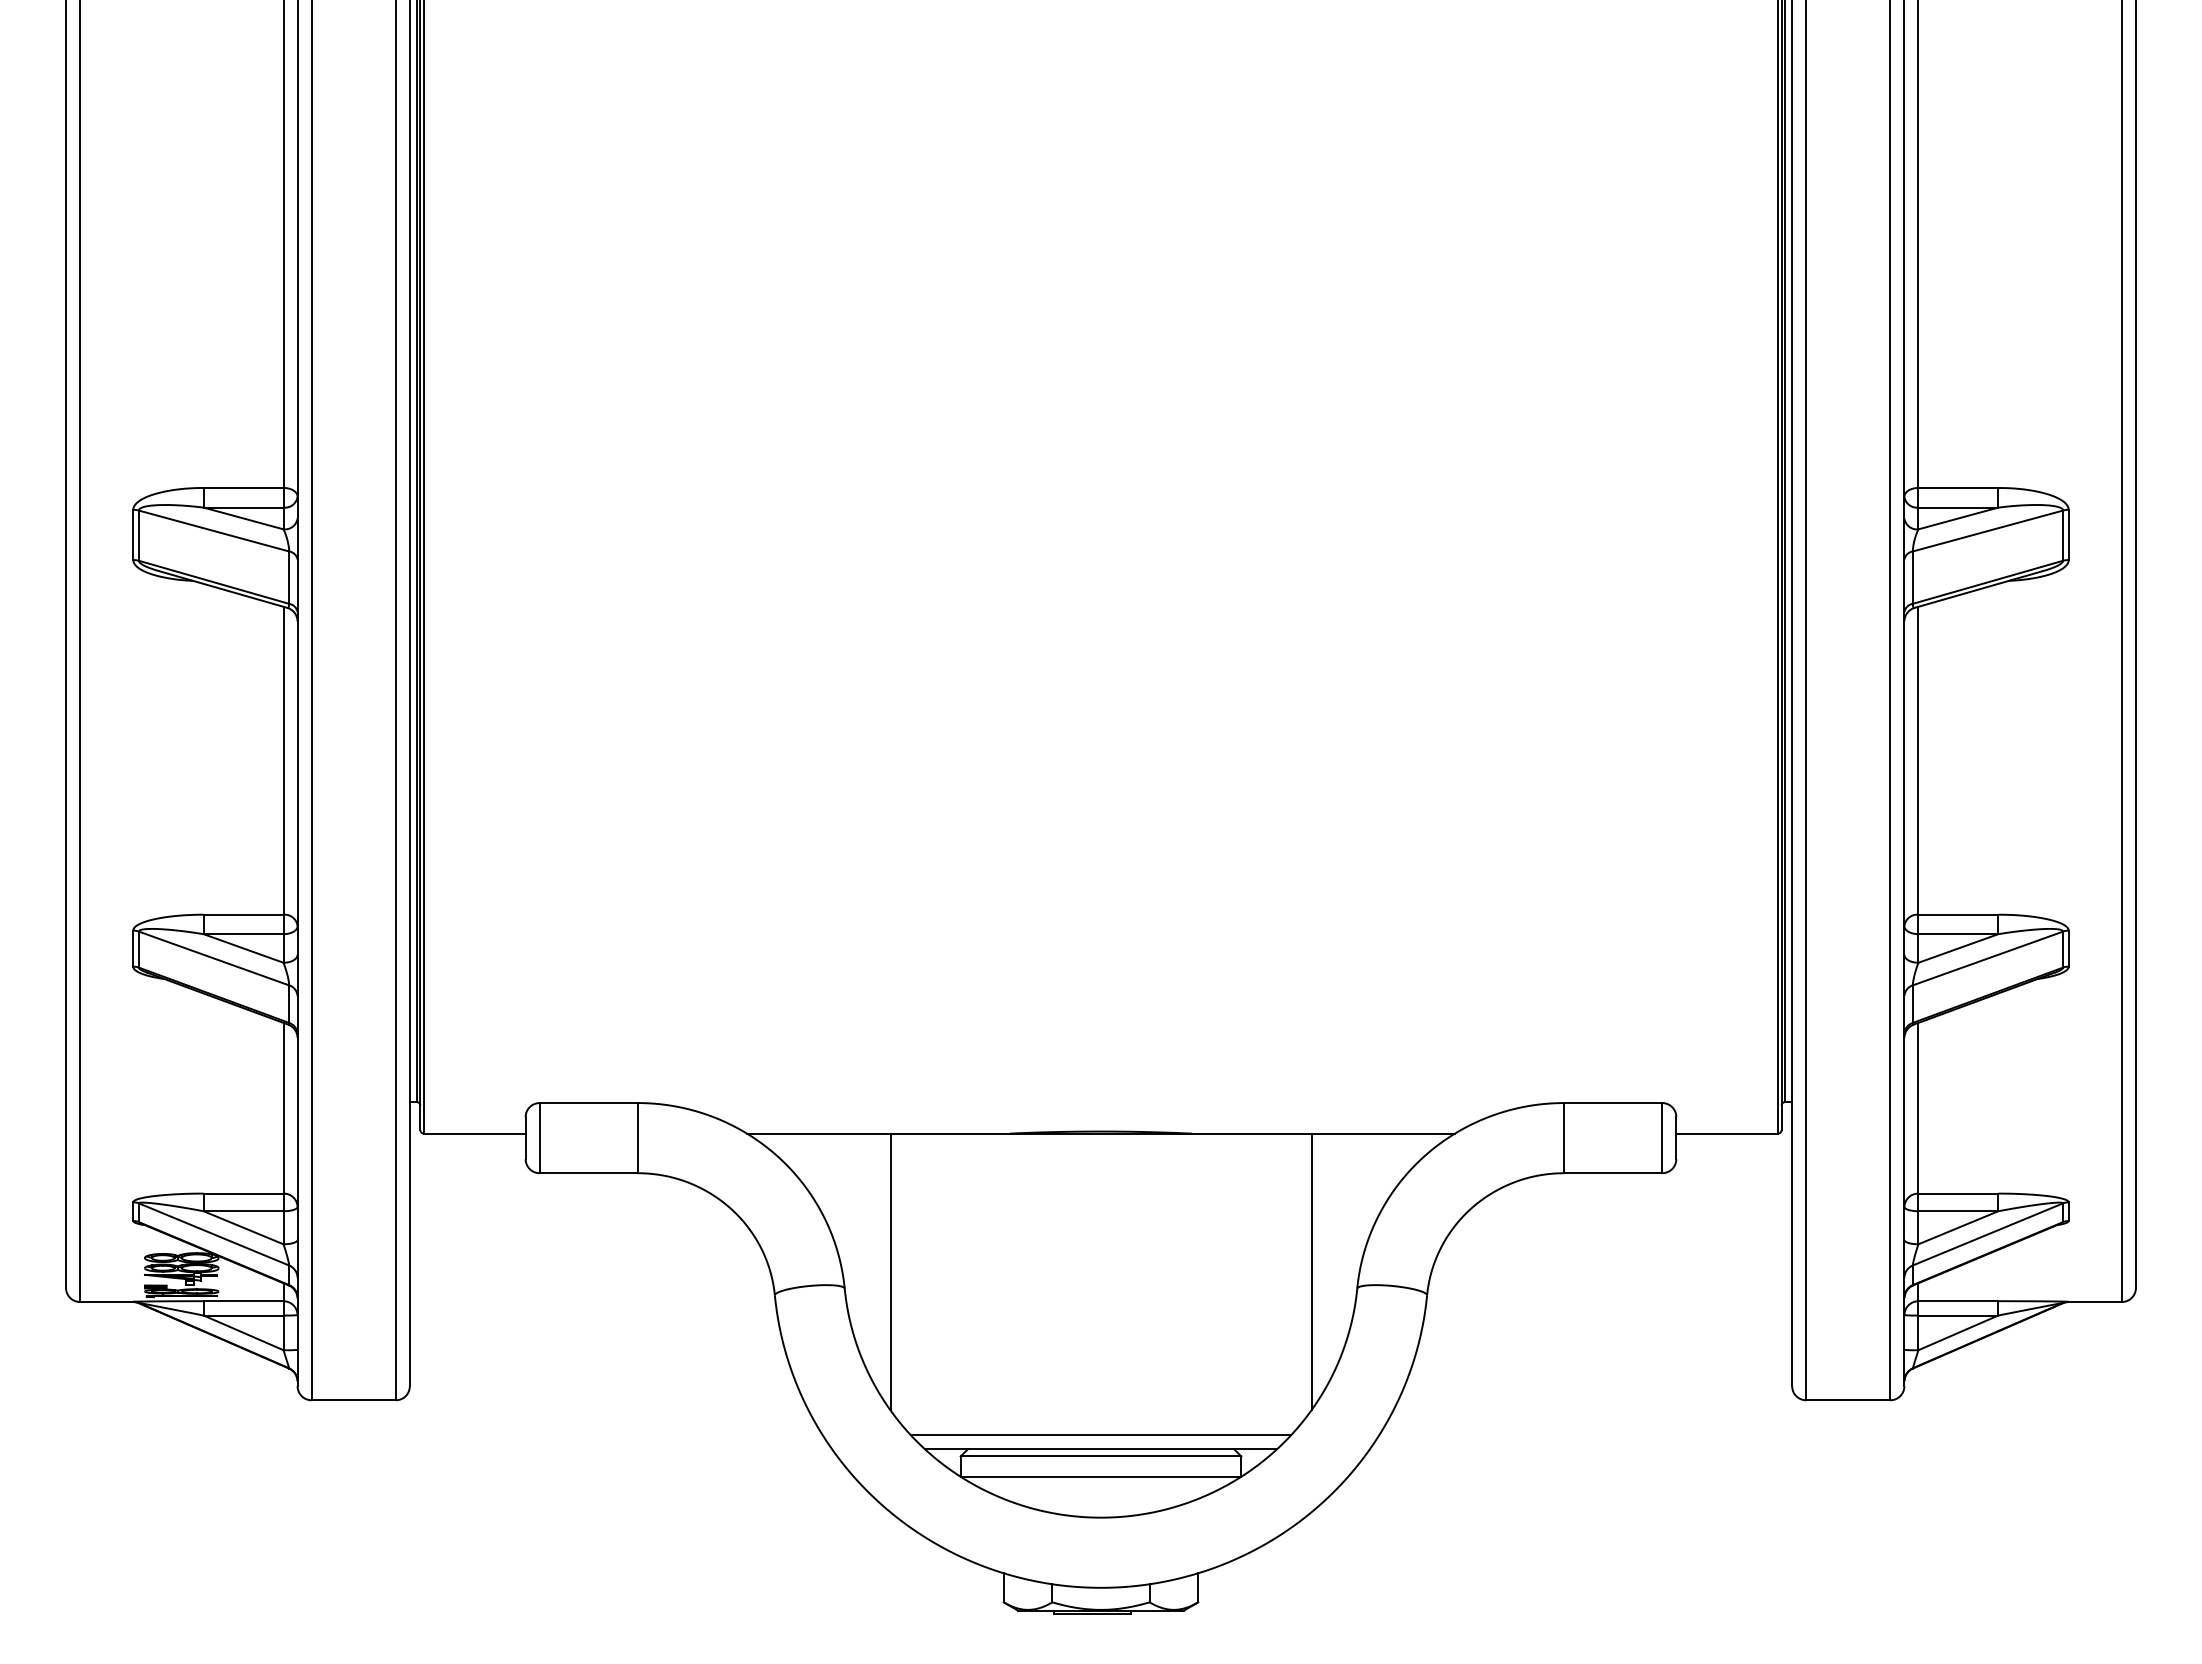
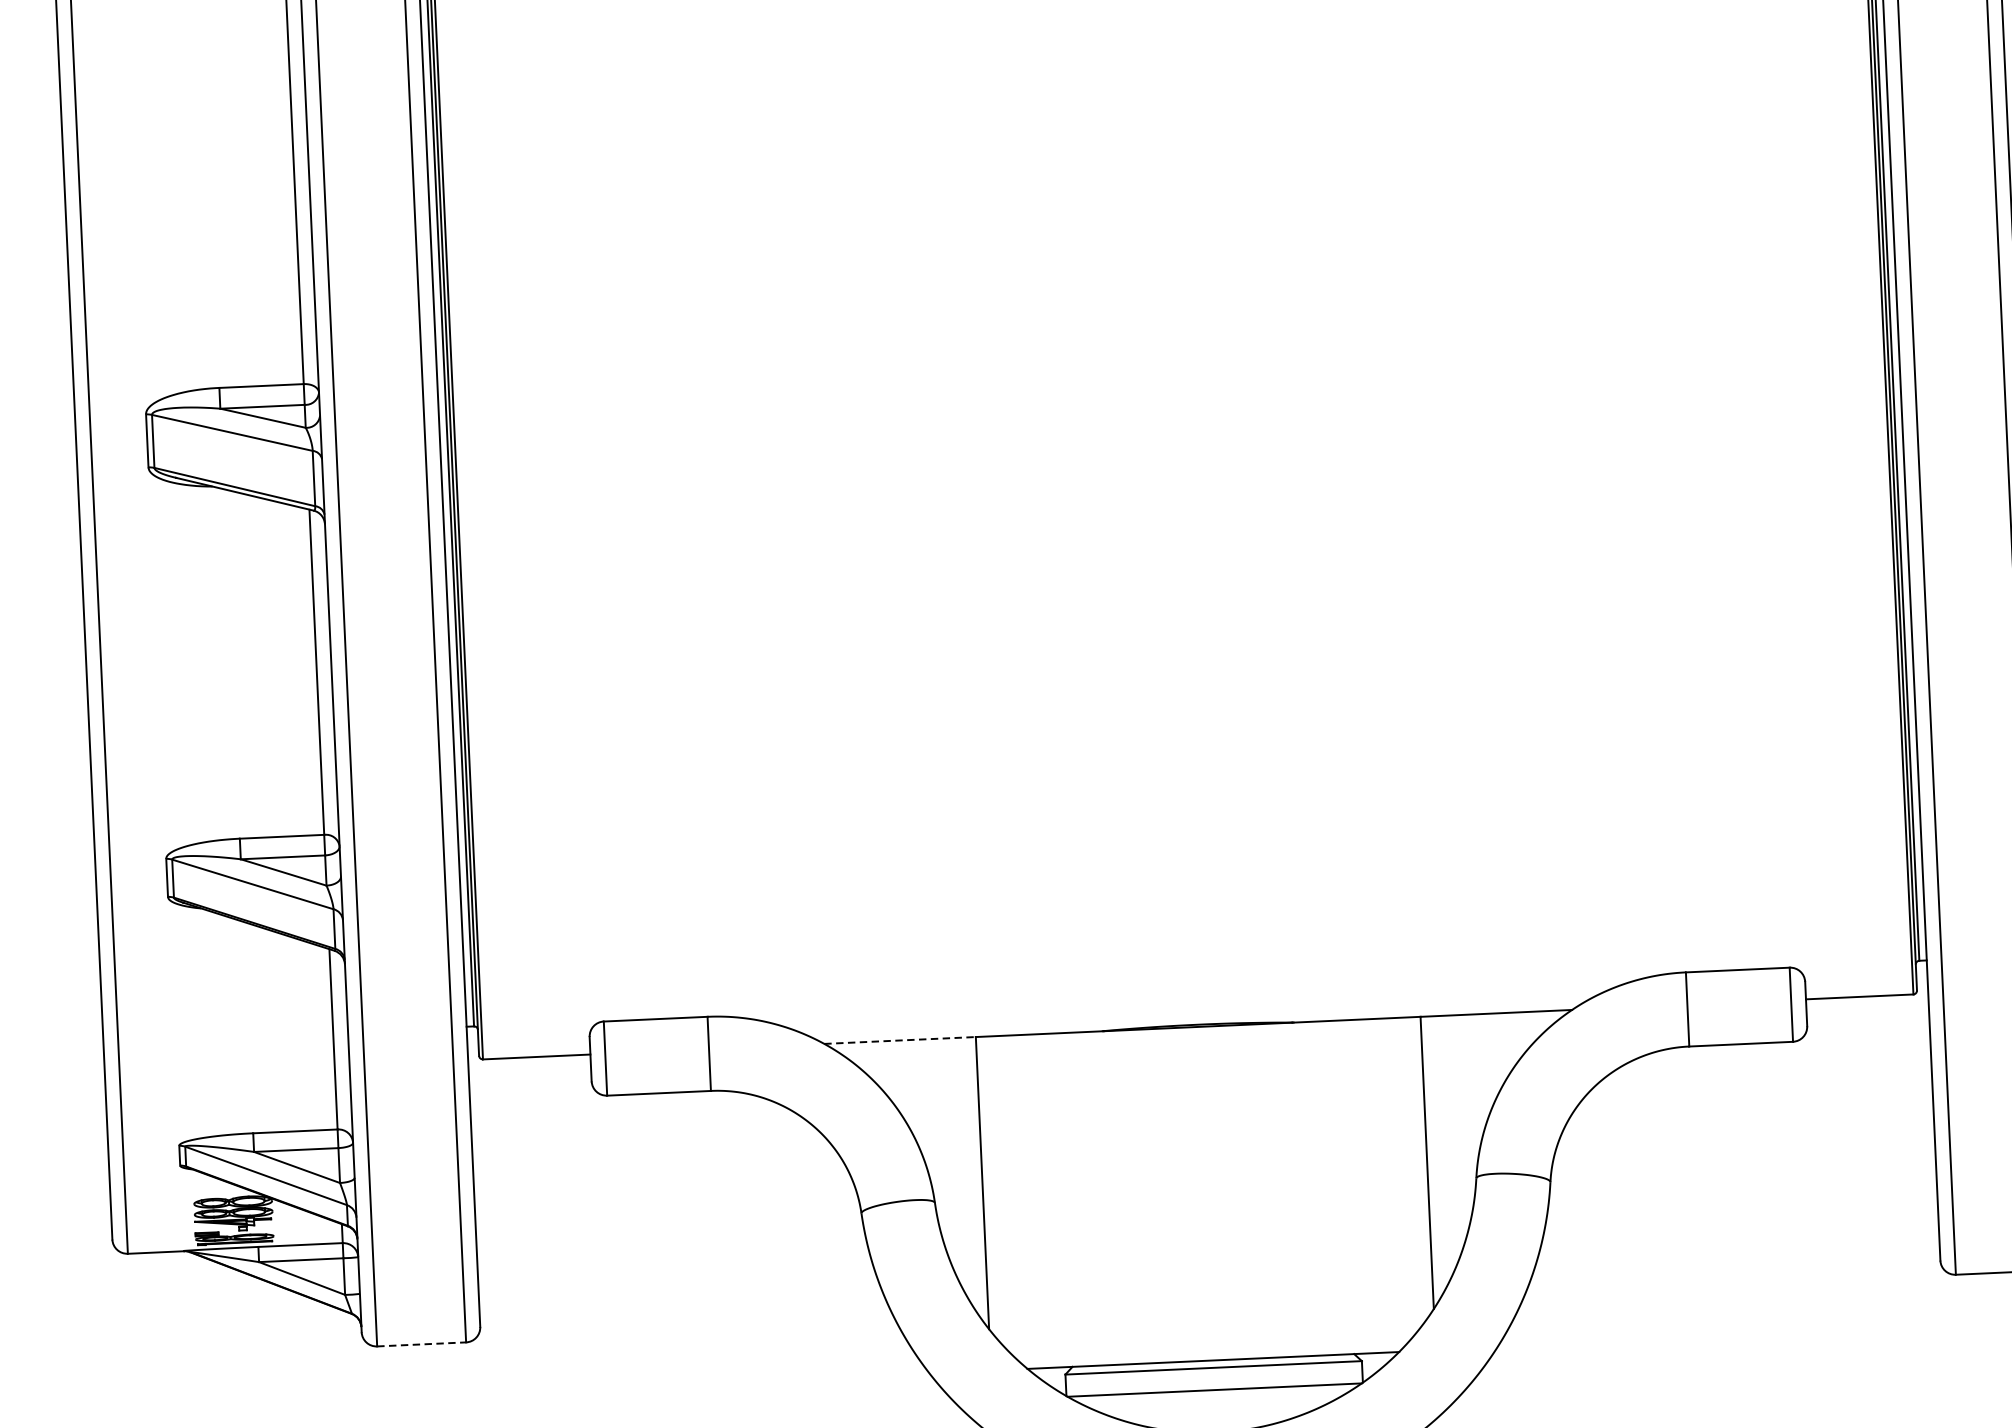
line: (818, 1133) -> (899, 1040), solid -> dashed
line: (354, 1400) -> (422, 1344), solid -> dashed
line: (1100, 1435) -> (1212, 1345), removed

